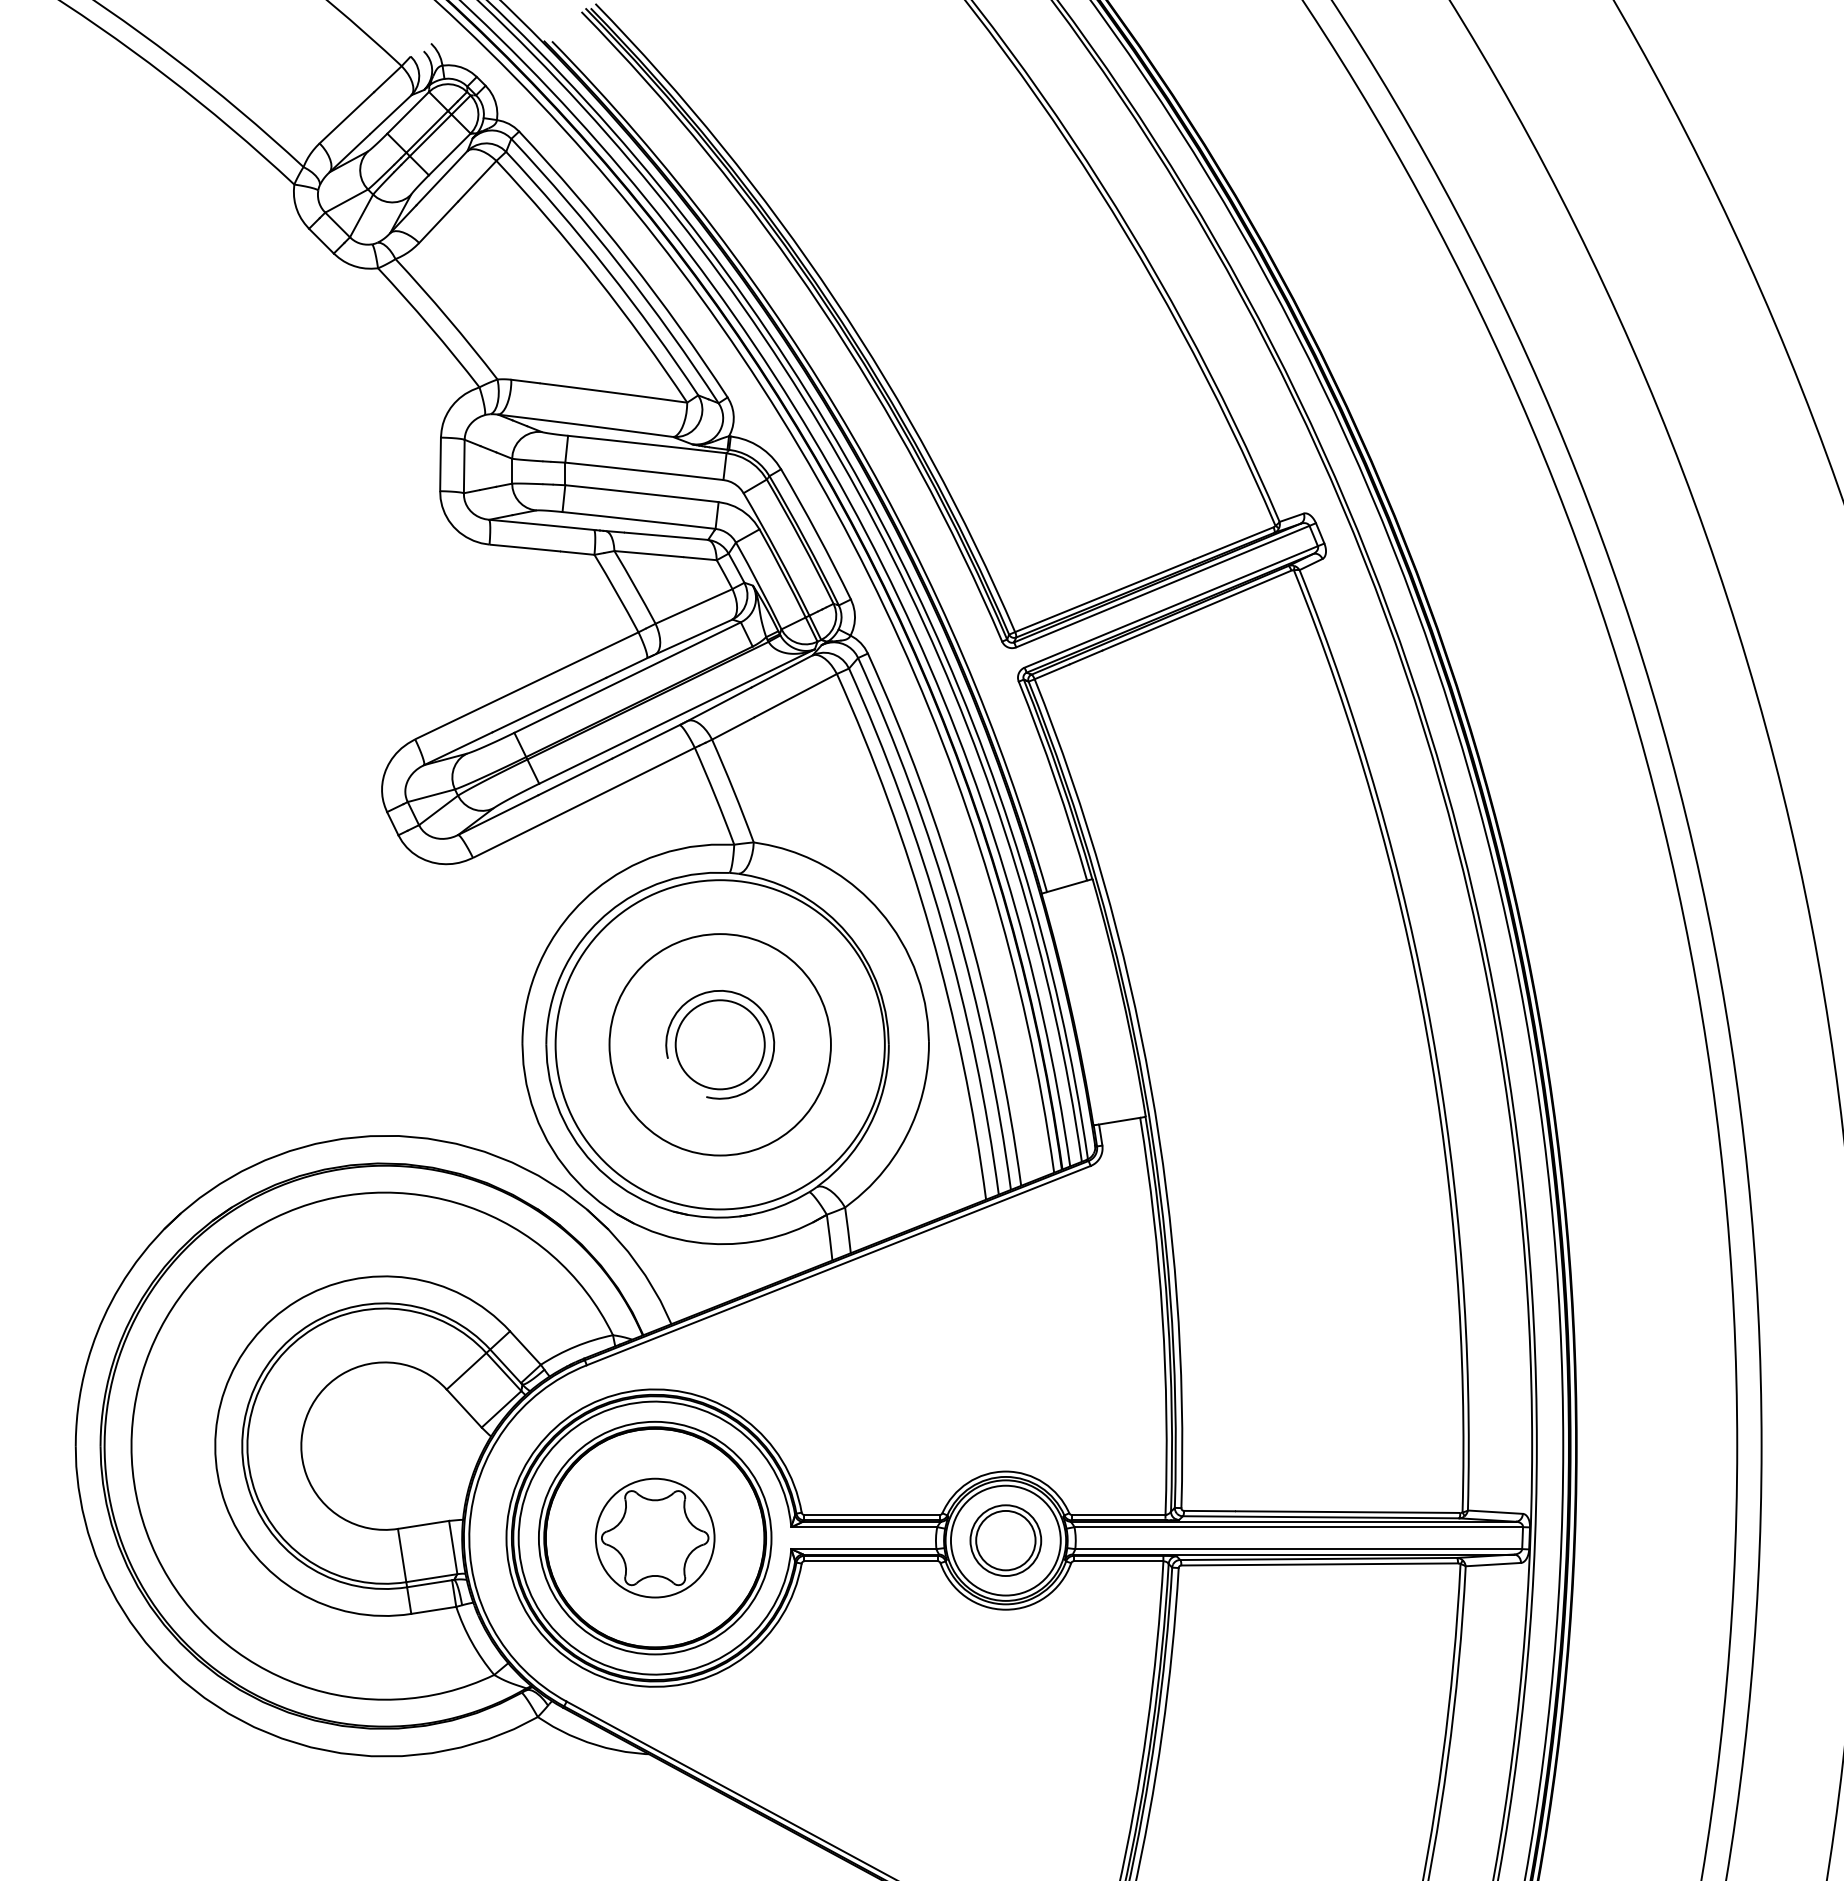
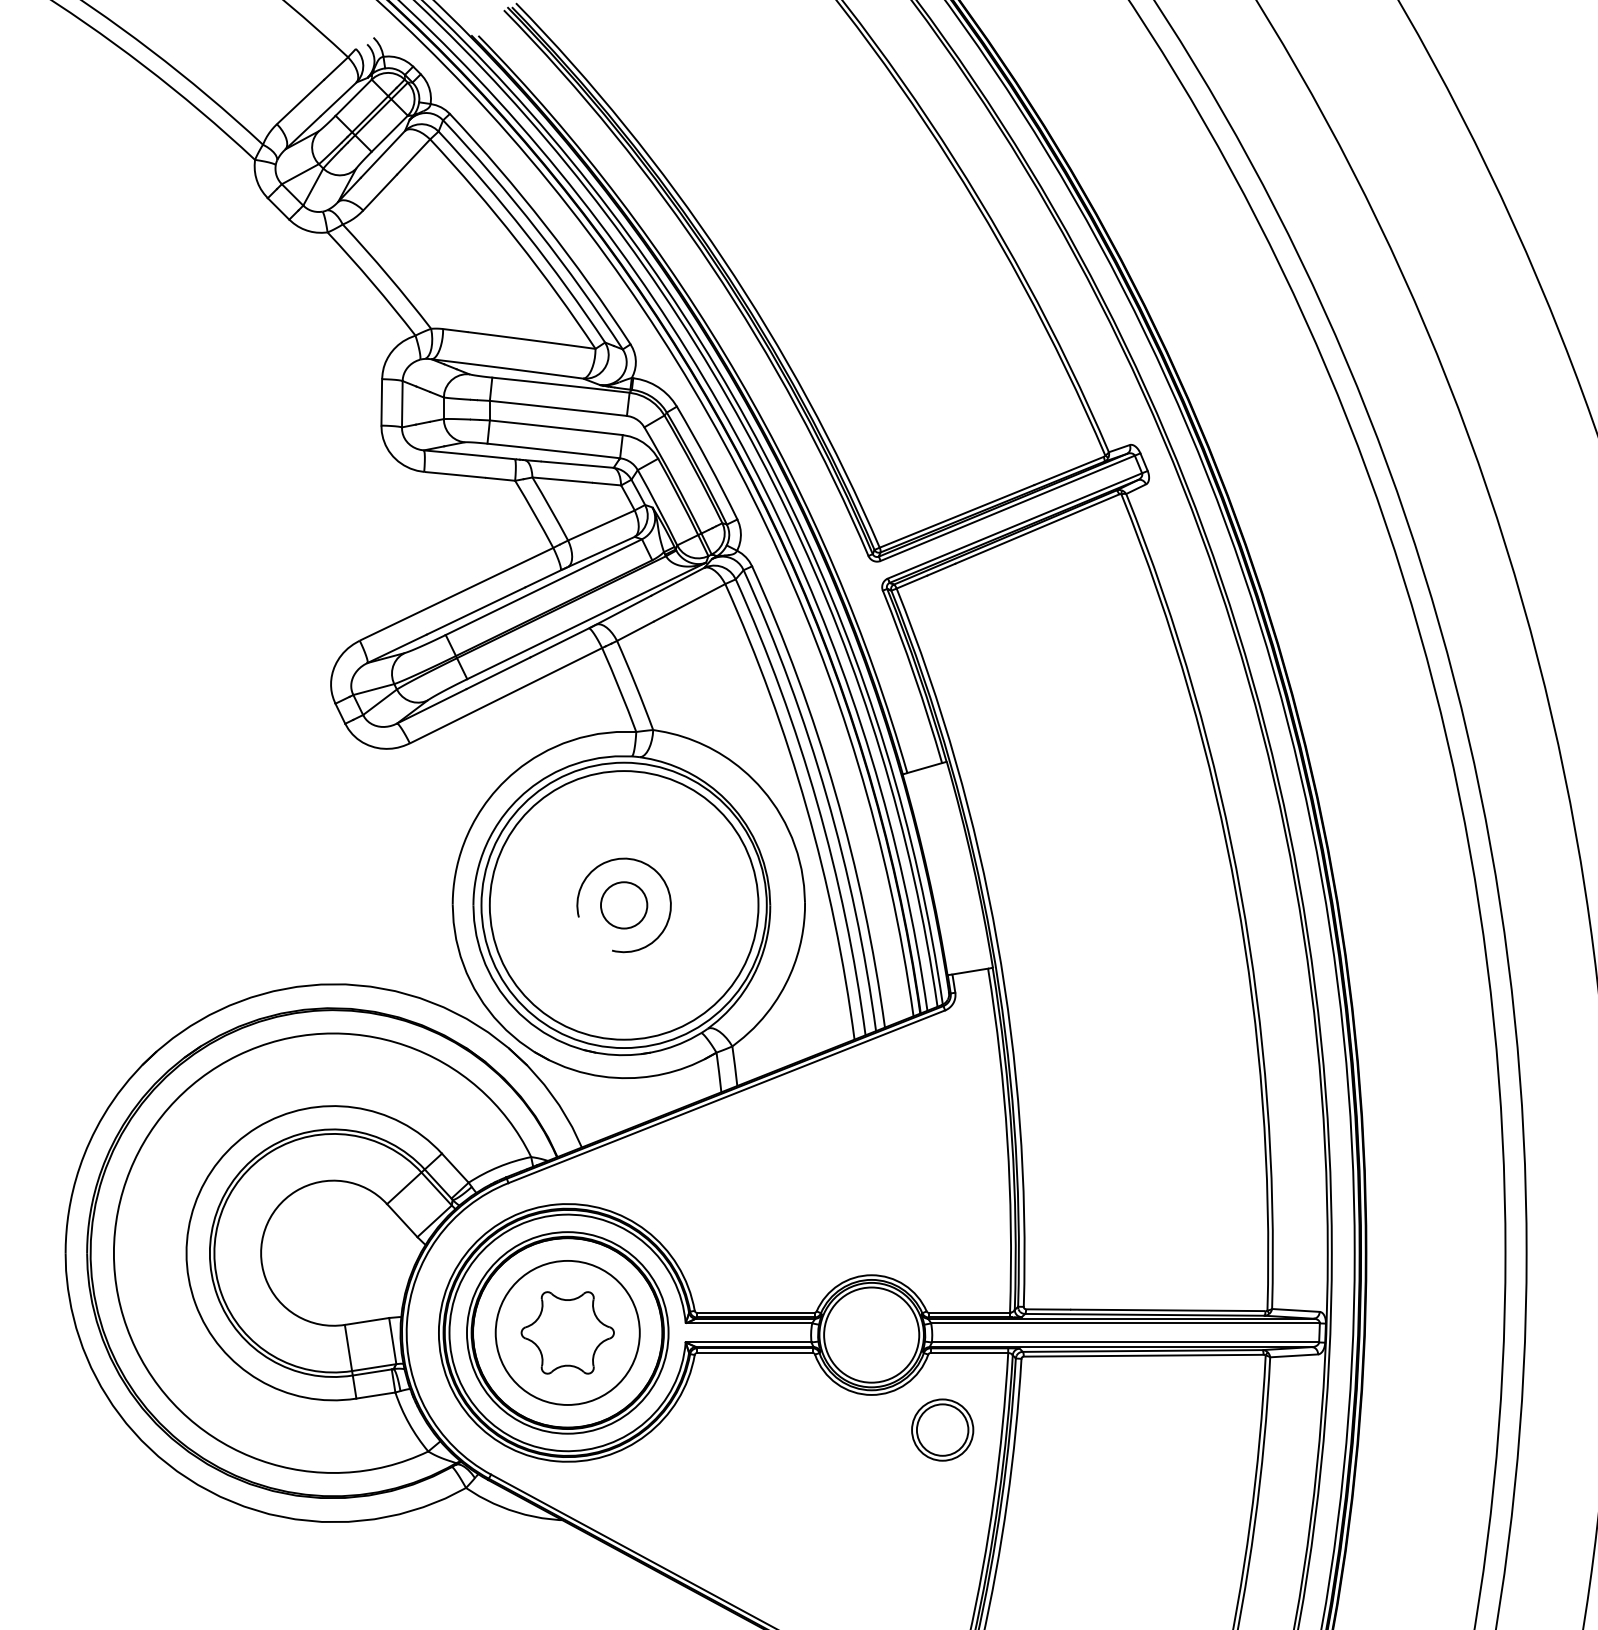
circle: (719, 1043) -> (623, 904), size x0.6
circle: (720, 1044) -> (624, 905), size x1.4
circle: (654, 1537) -> (567, 1332), size x1.4
part: (1005, 1539) -> (942, 1429), moved

